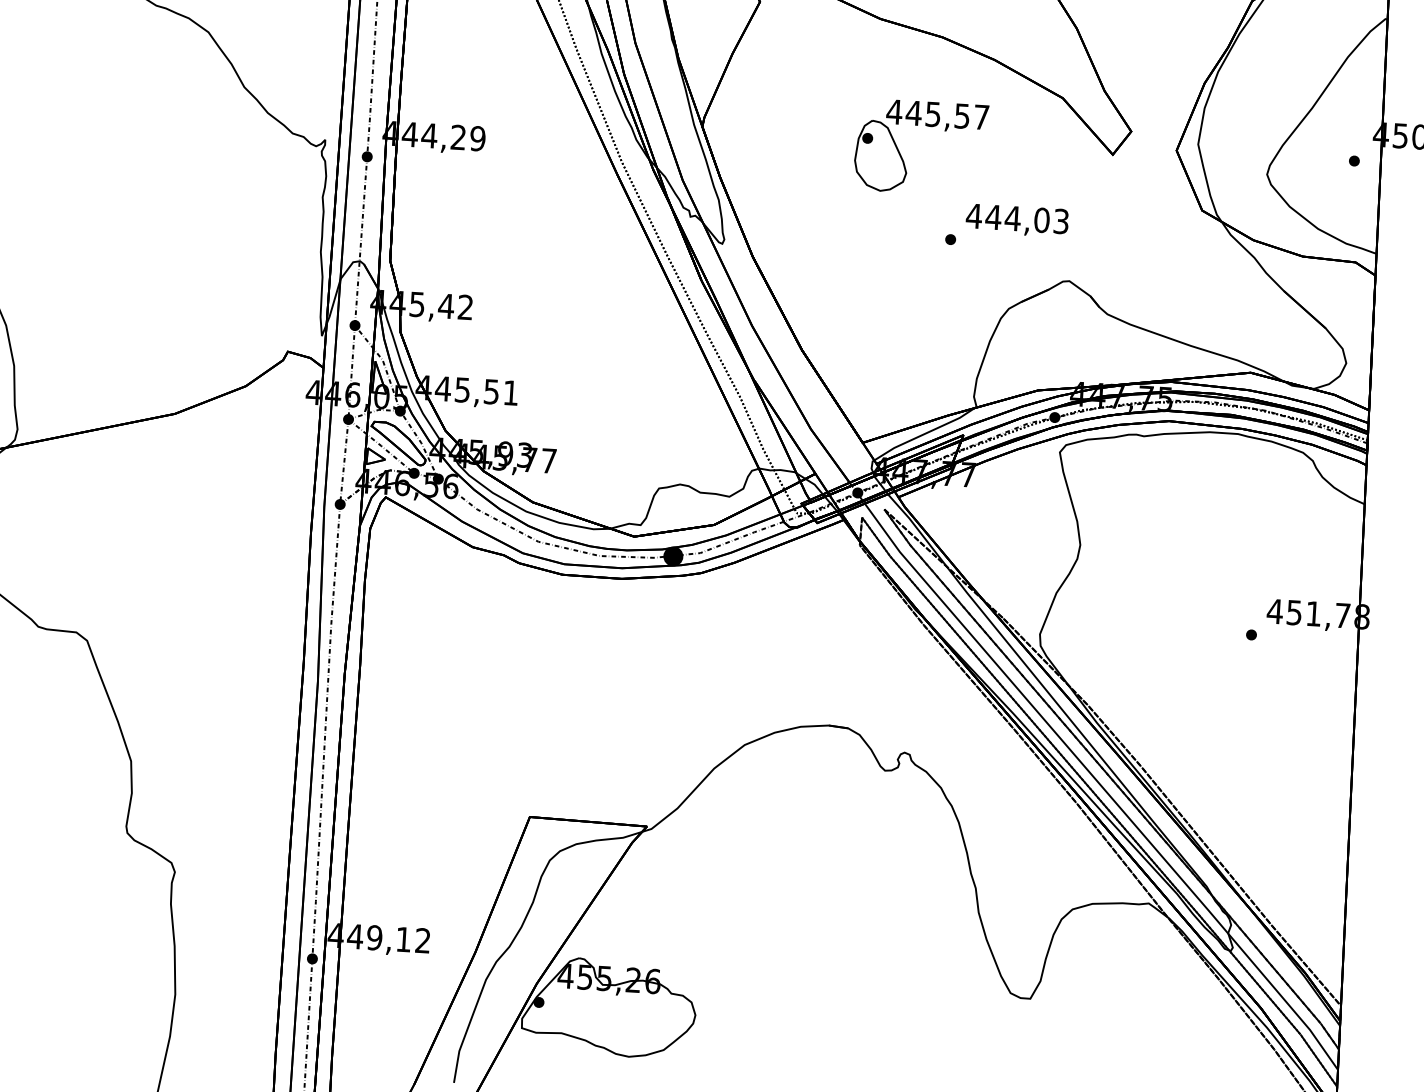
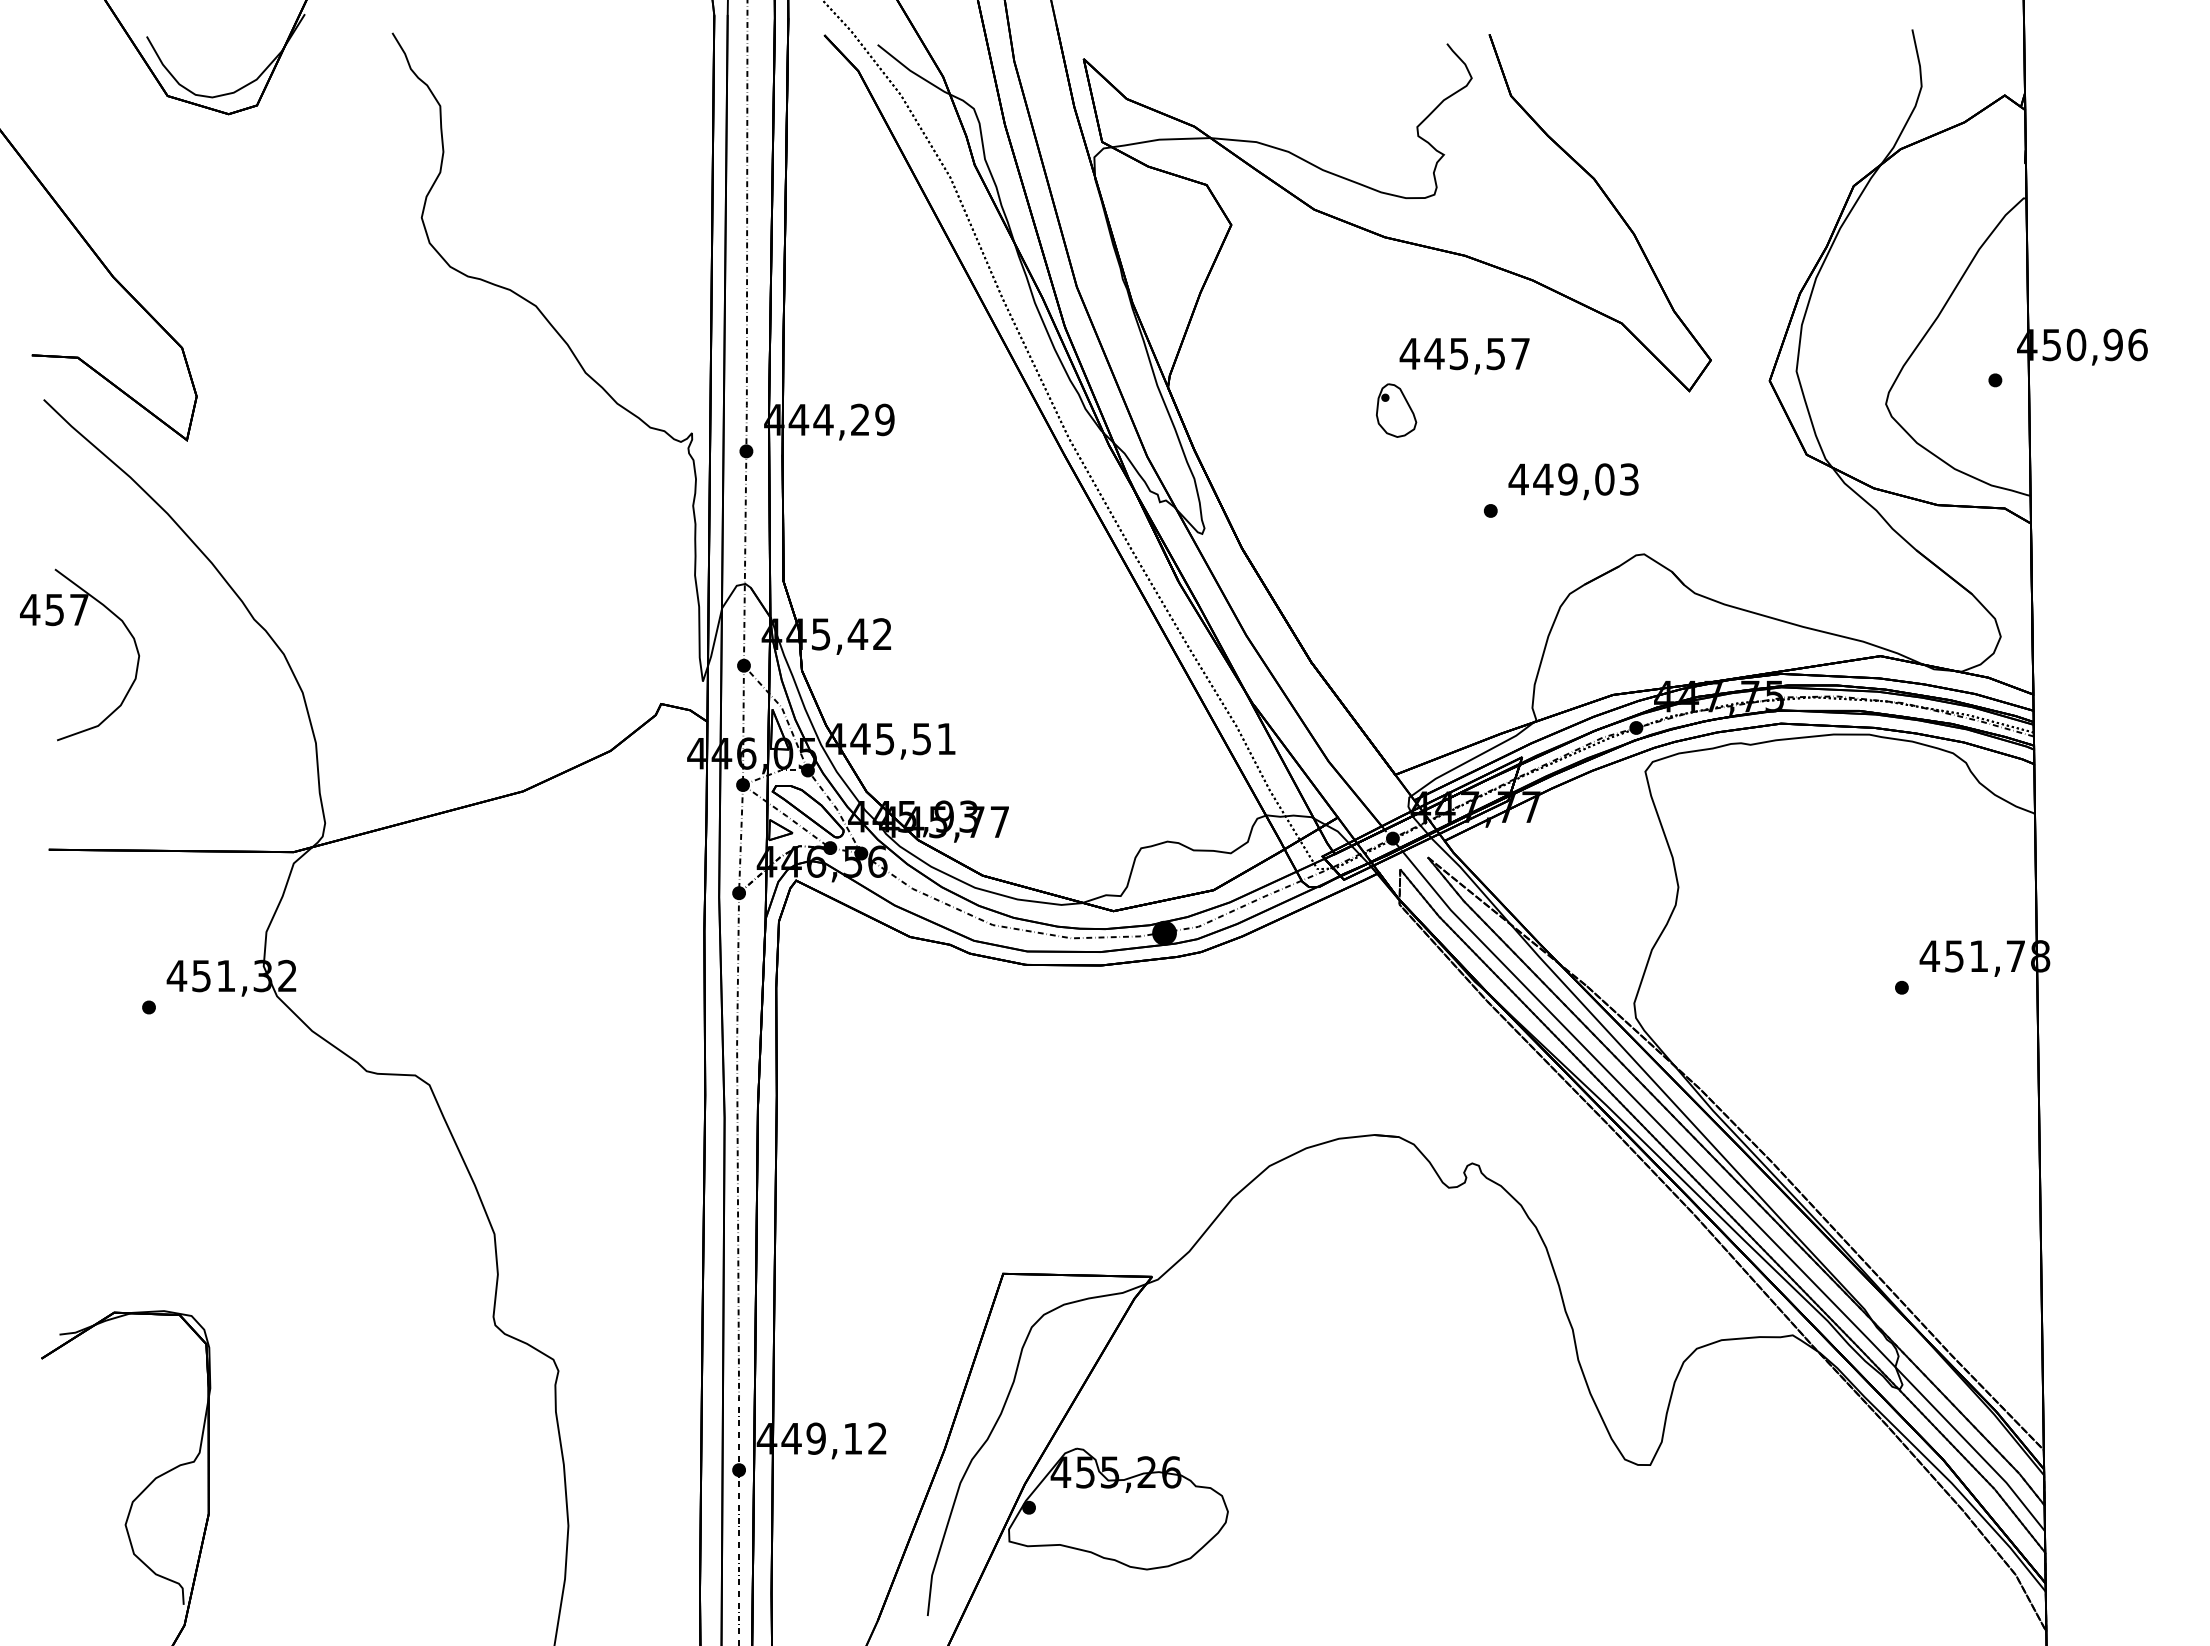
part: (881, 155) -> (1396, 410), size x0.6
text: (1012, 218) -> (1567, 479), 444,03 -> 449,03

